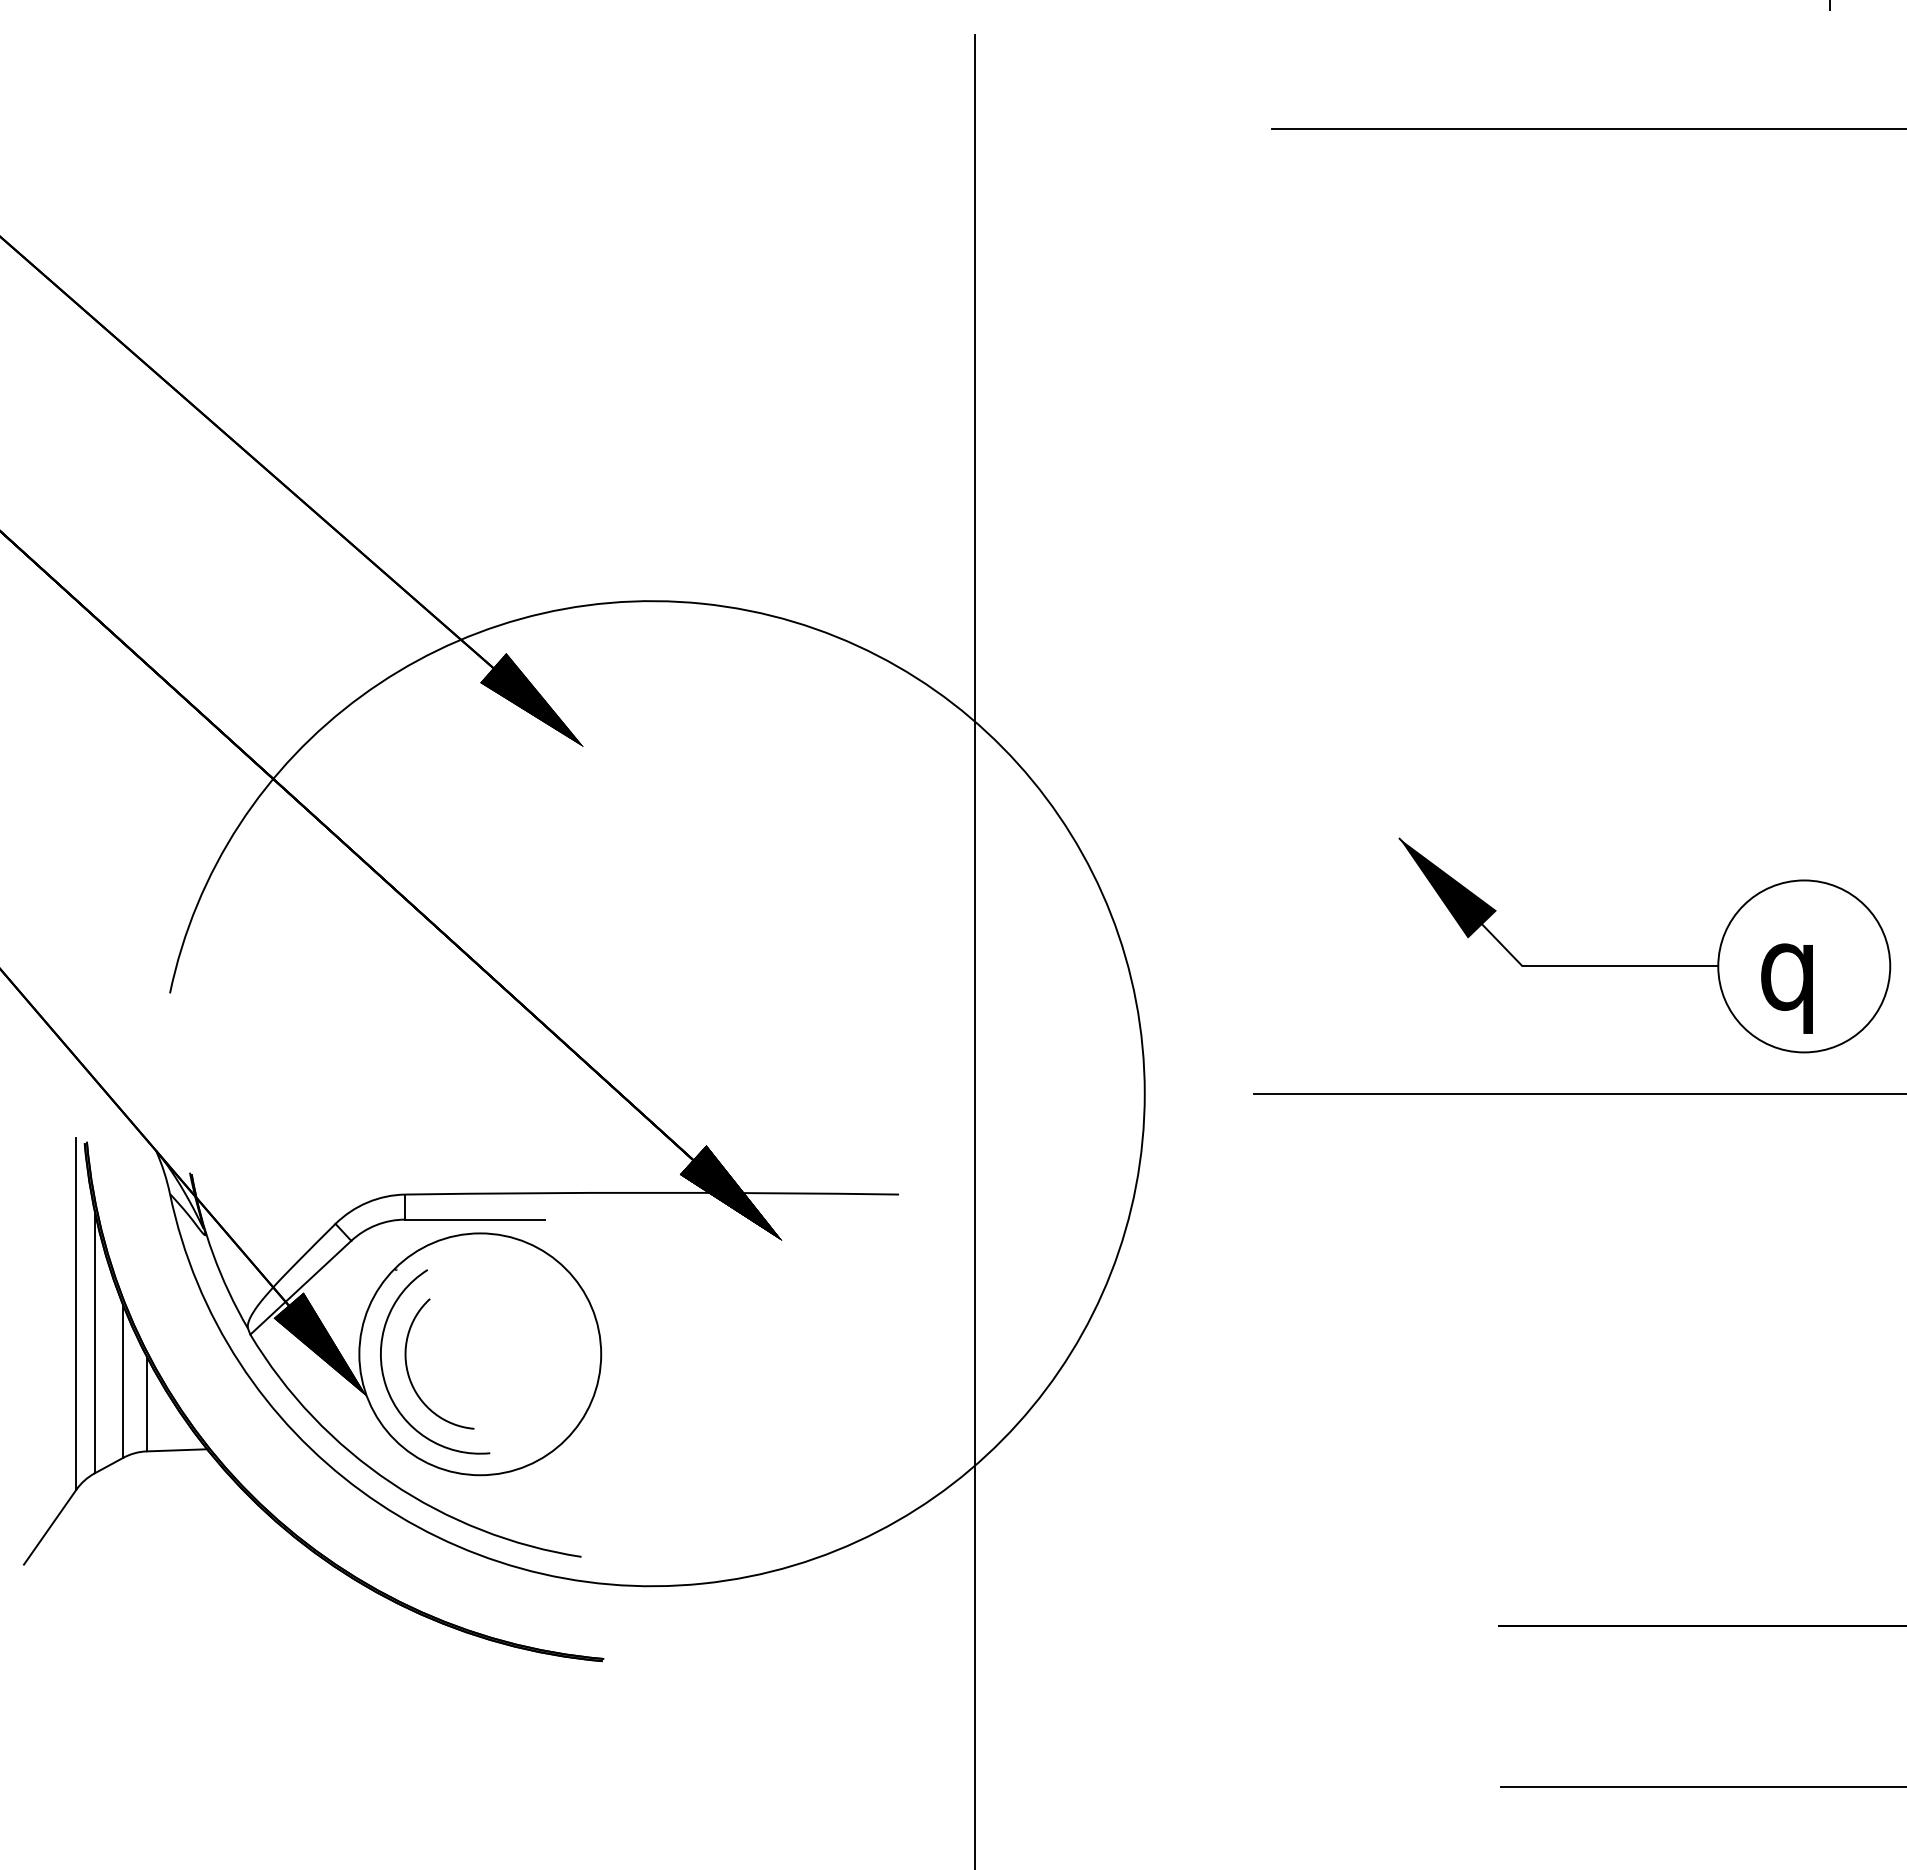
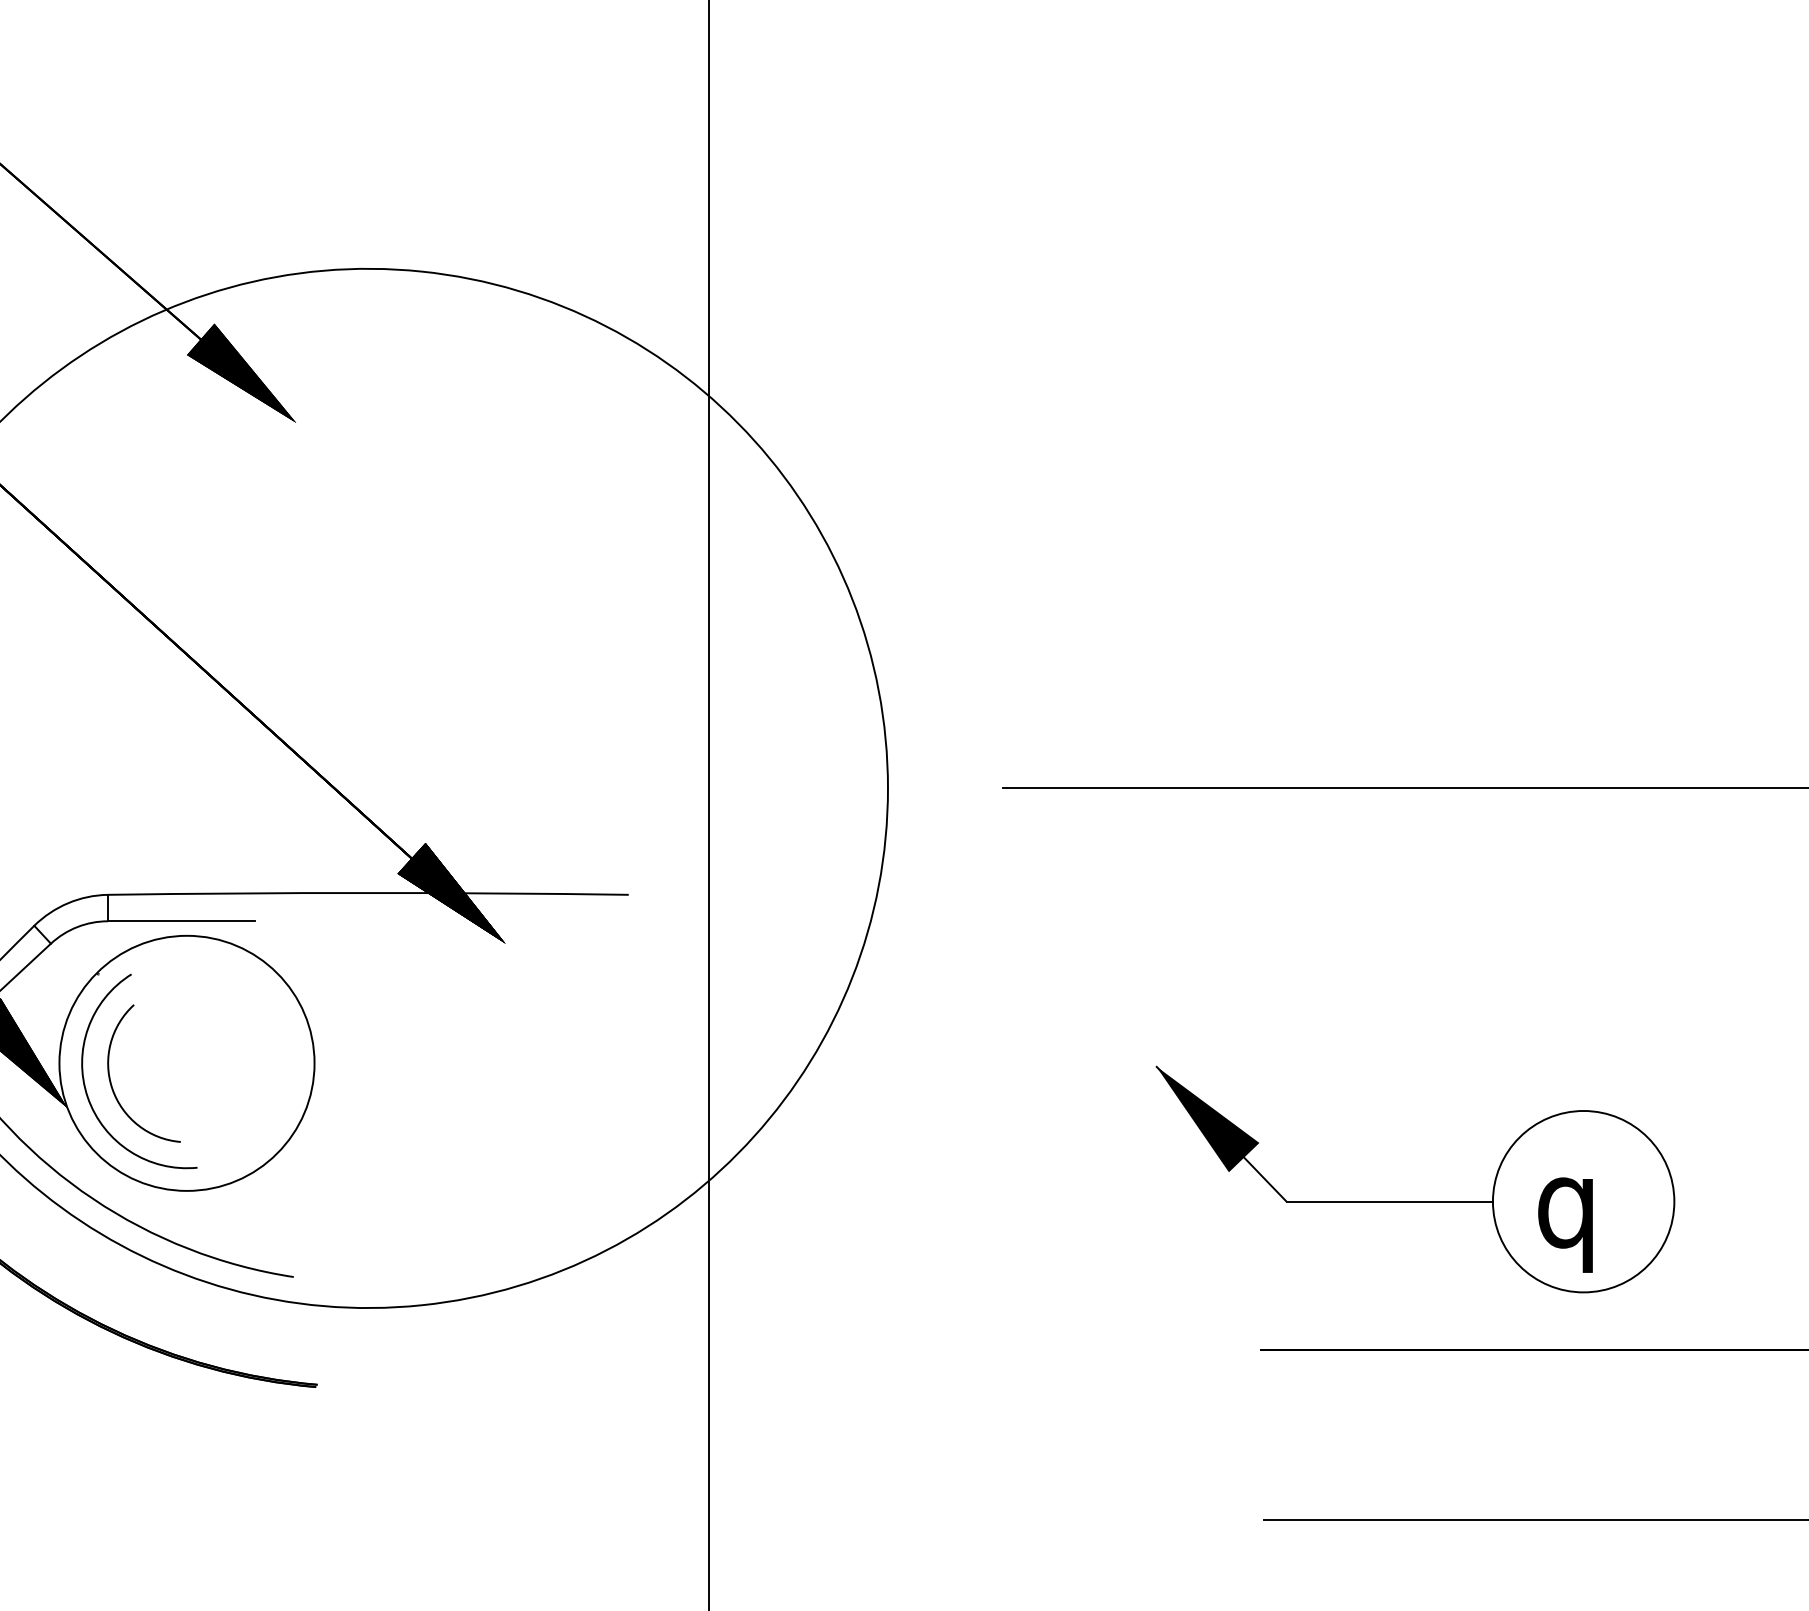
part: (1644, 965) -> (1415, 1200), moved

